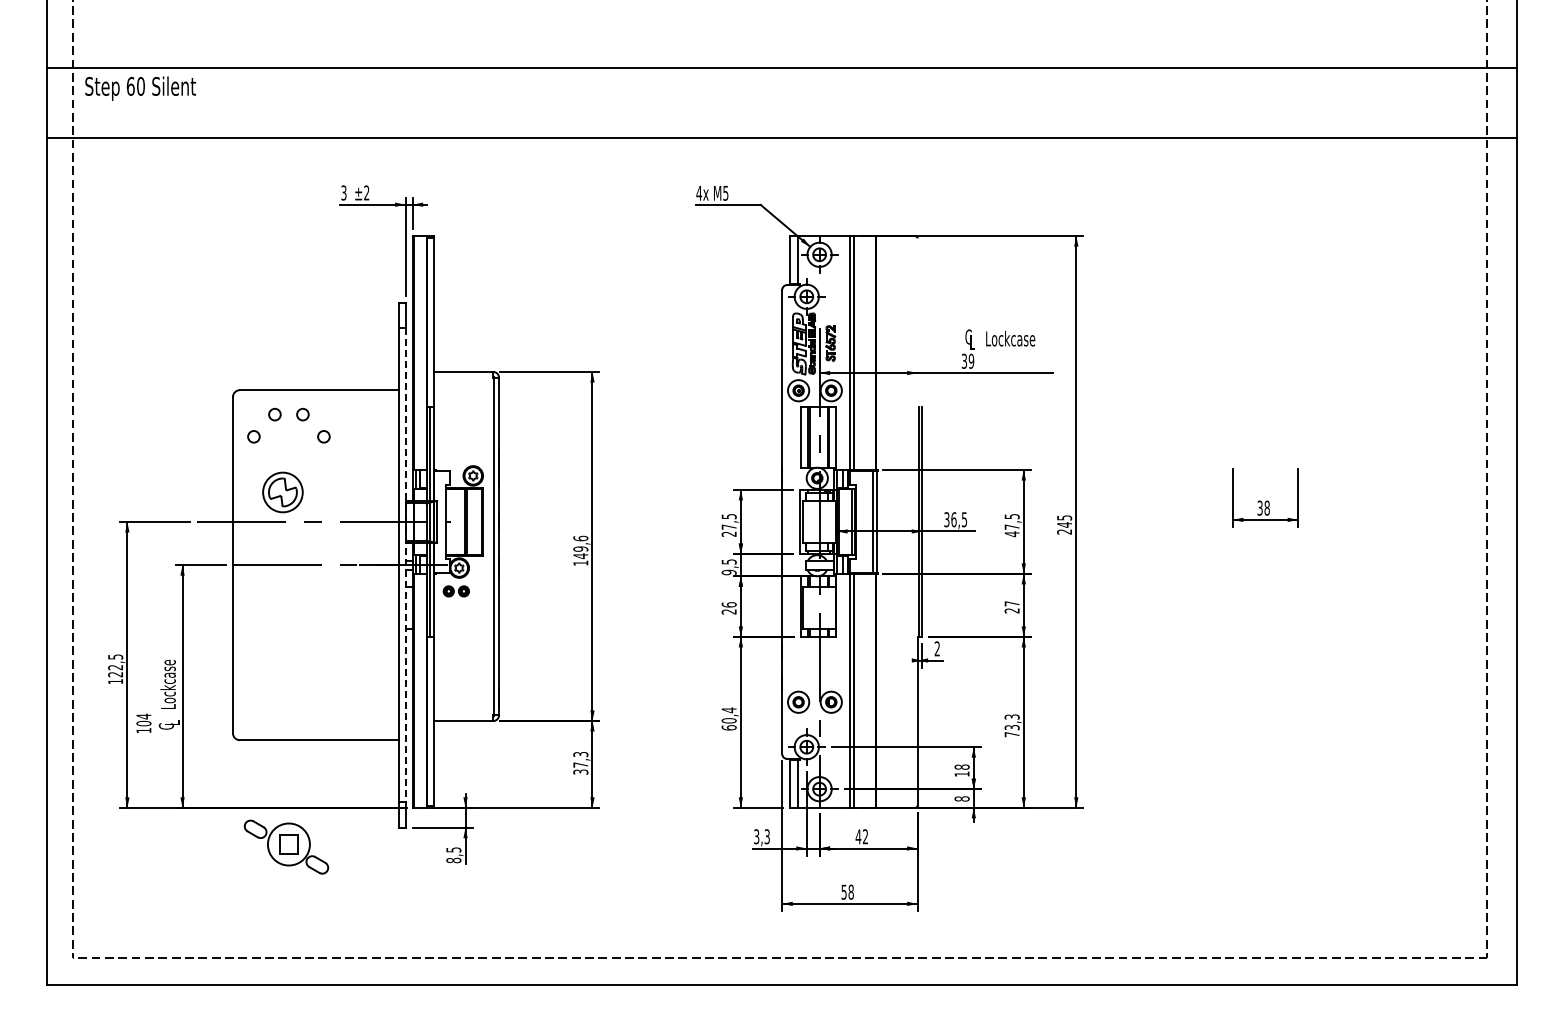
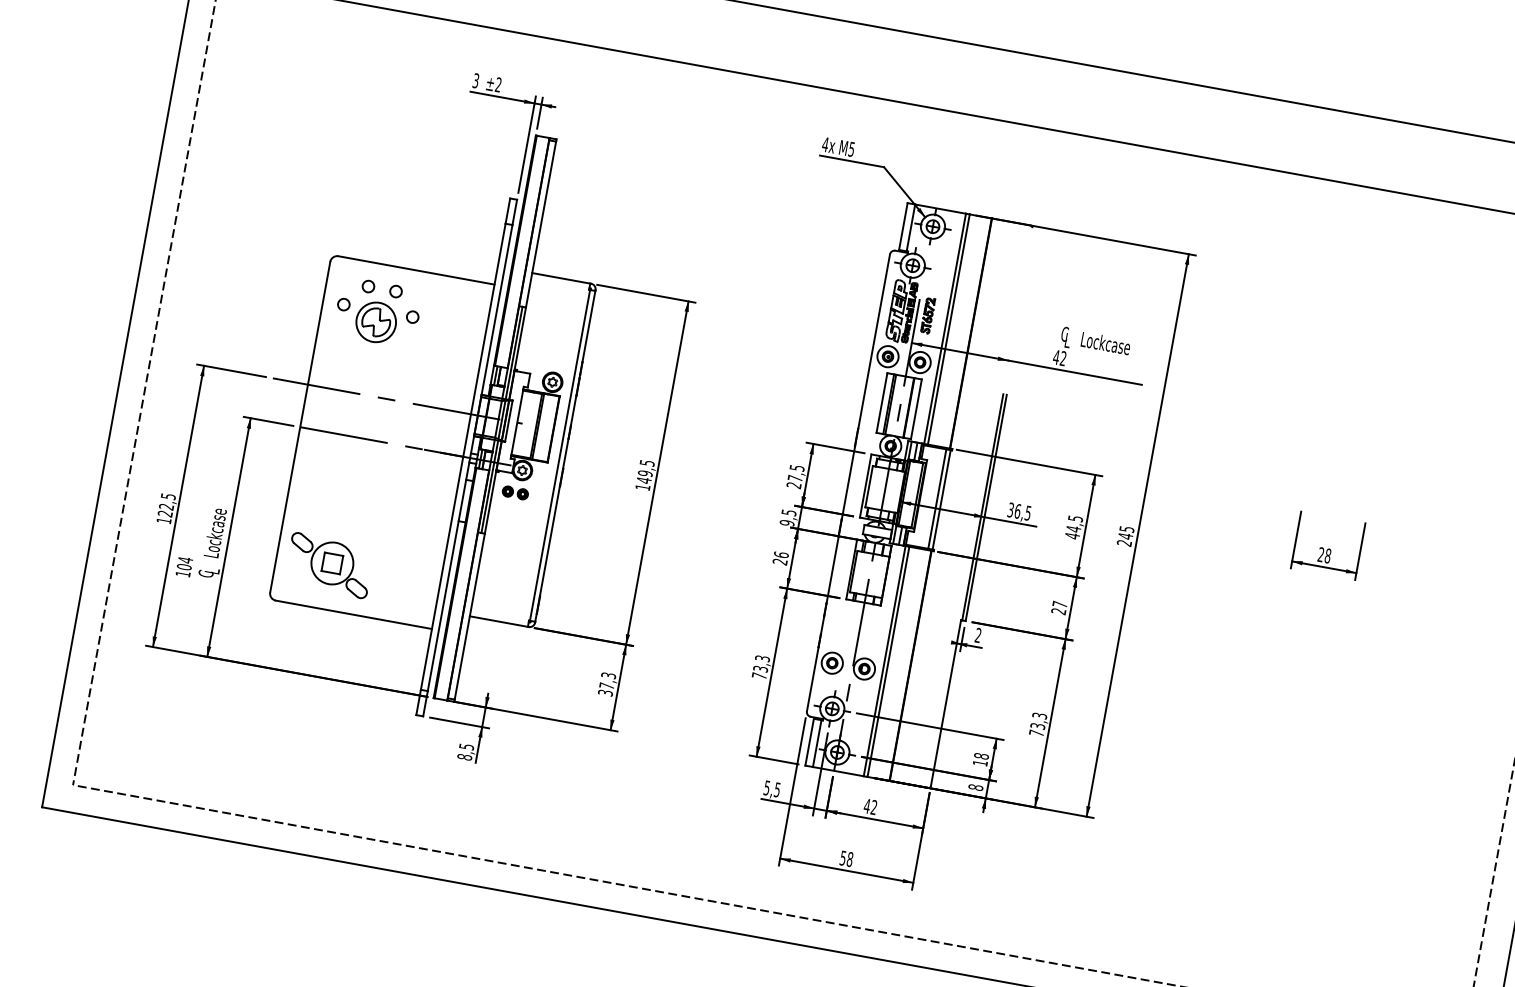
text: (967, 360) -> (1059, 357), 39 -> 42
part: (282, 492) -> (375, 322), moved
text: (1259, 508) -> (1320, 554), 38 -> 28
text: (1011, 527) -> (1073, 529), 47,5 -> 44,5
text: (580, 538) -> (646, 463), 149,6 -> 149,5
line: (405, 565) -> (469, 458), dashed -> solid
text: (728, 718) -> (760, 666), 60,4 -> 73,3
text: (761, 836) -> (771, 788), 3,3 -> 5,5
part: (286, 846) -> (329, 564), moved

